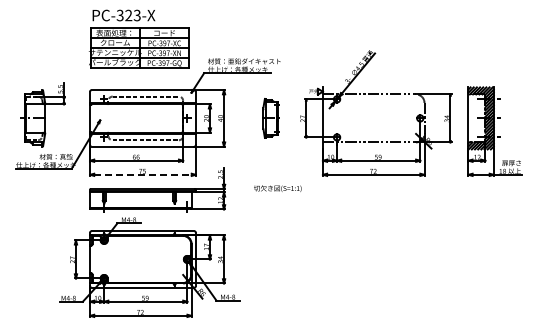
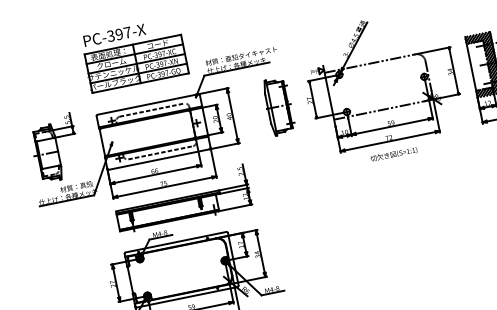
text: (132, 15) -> (122, 33), PC-323-X -> PC-397-X
part: (270, 118) -> (278, 106), size x1.43
line: (142, 174) -> (164, 186), dashed -> solid
text: (277, 188) -> (393, 154), moved

